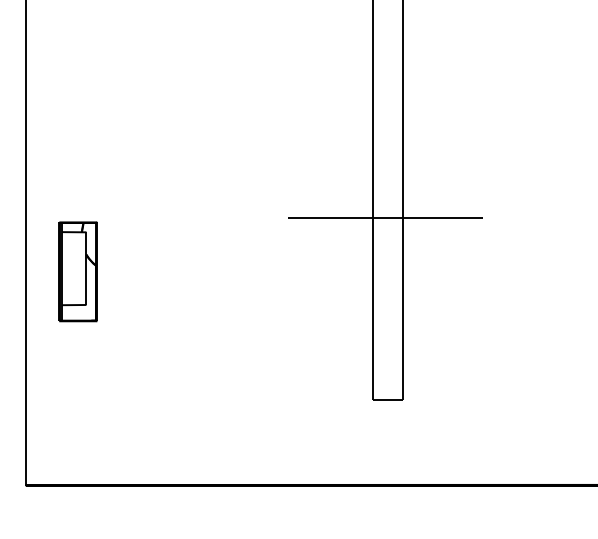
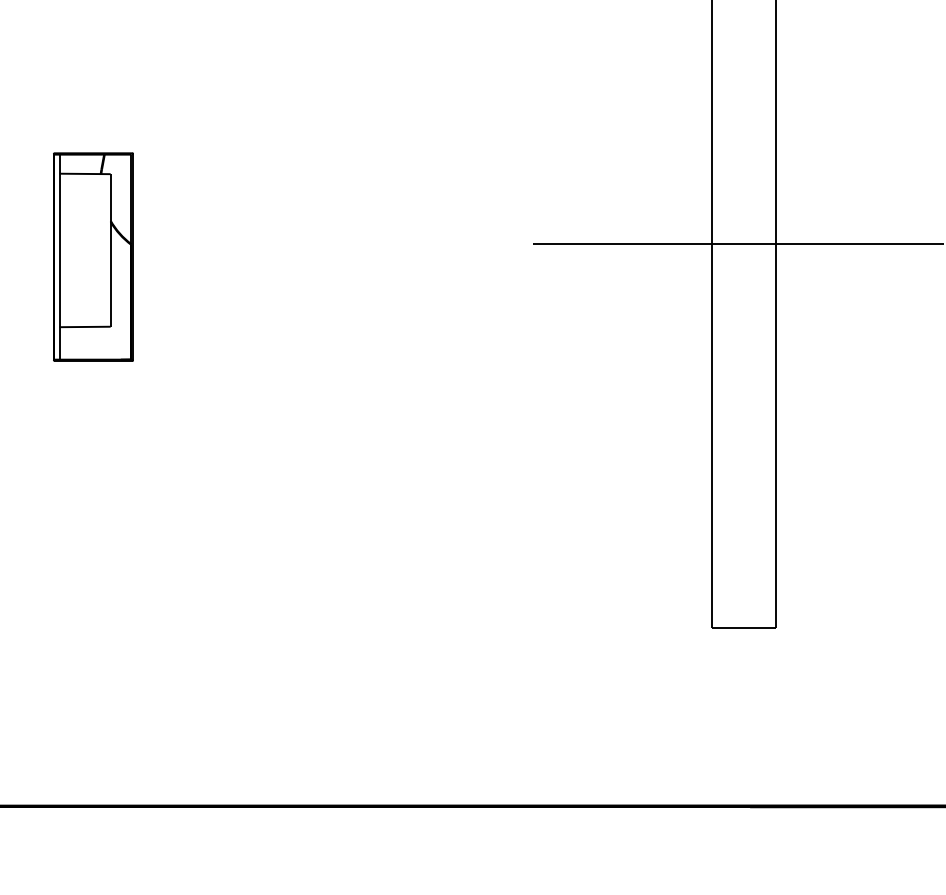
part: (77, 271) -> (91, 256), moved

